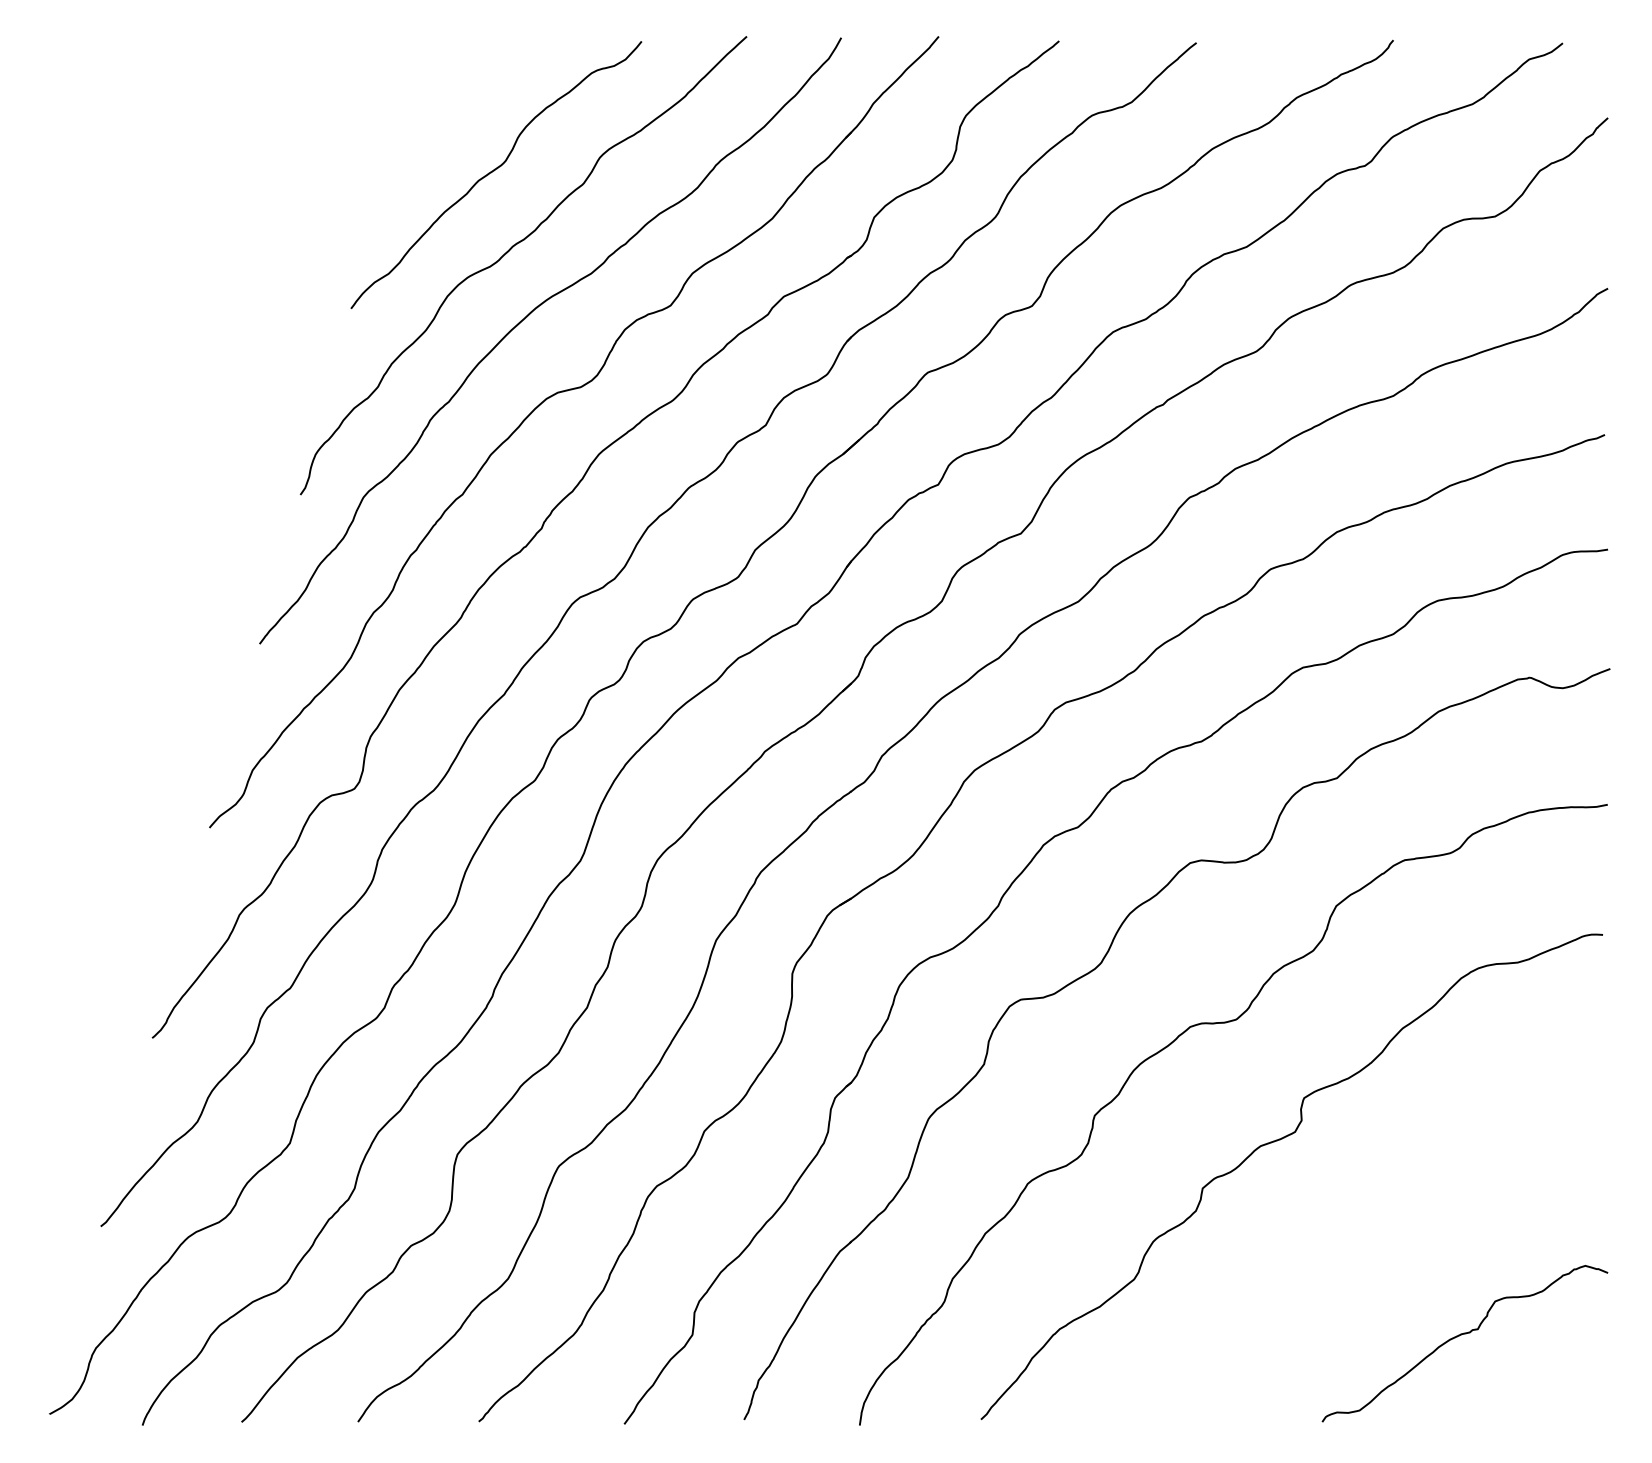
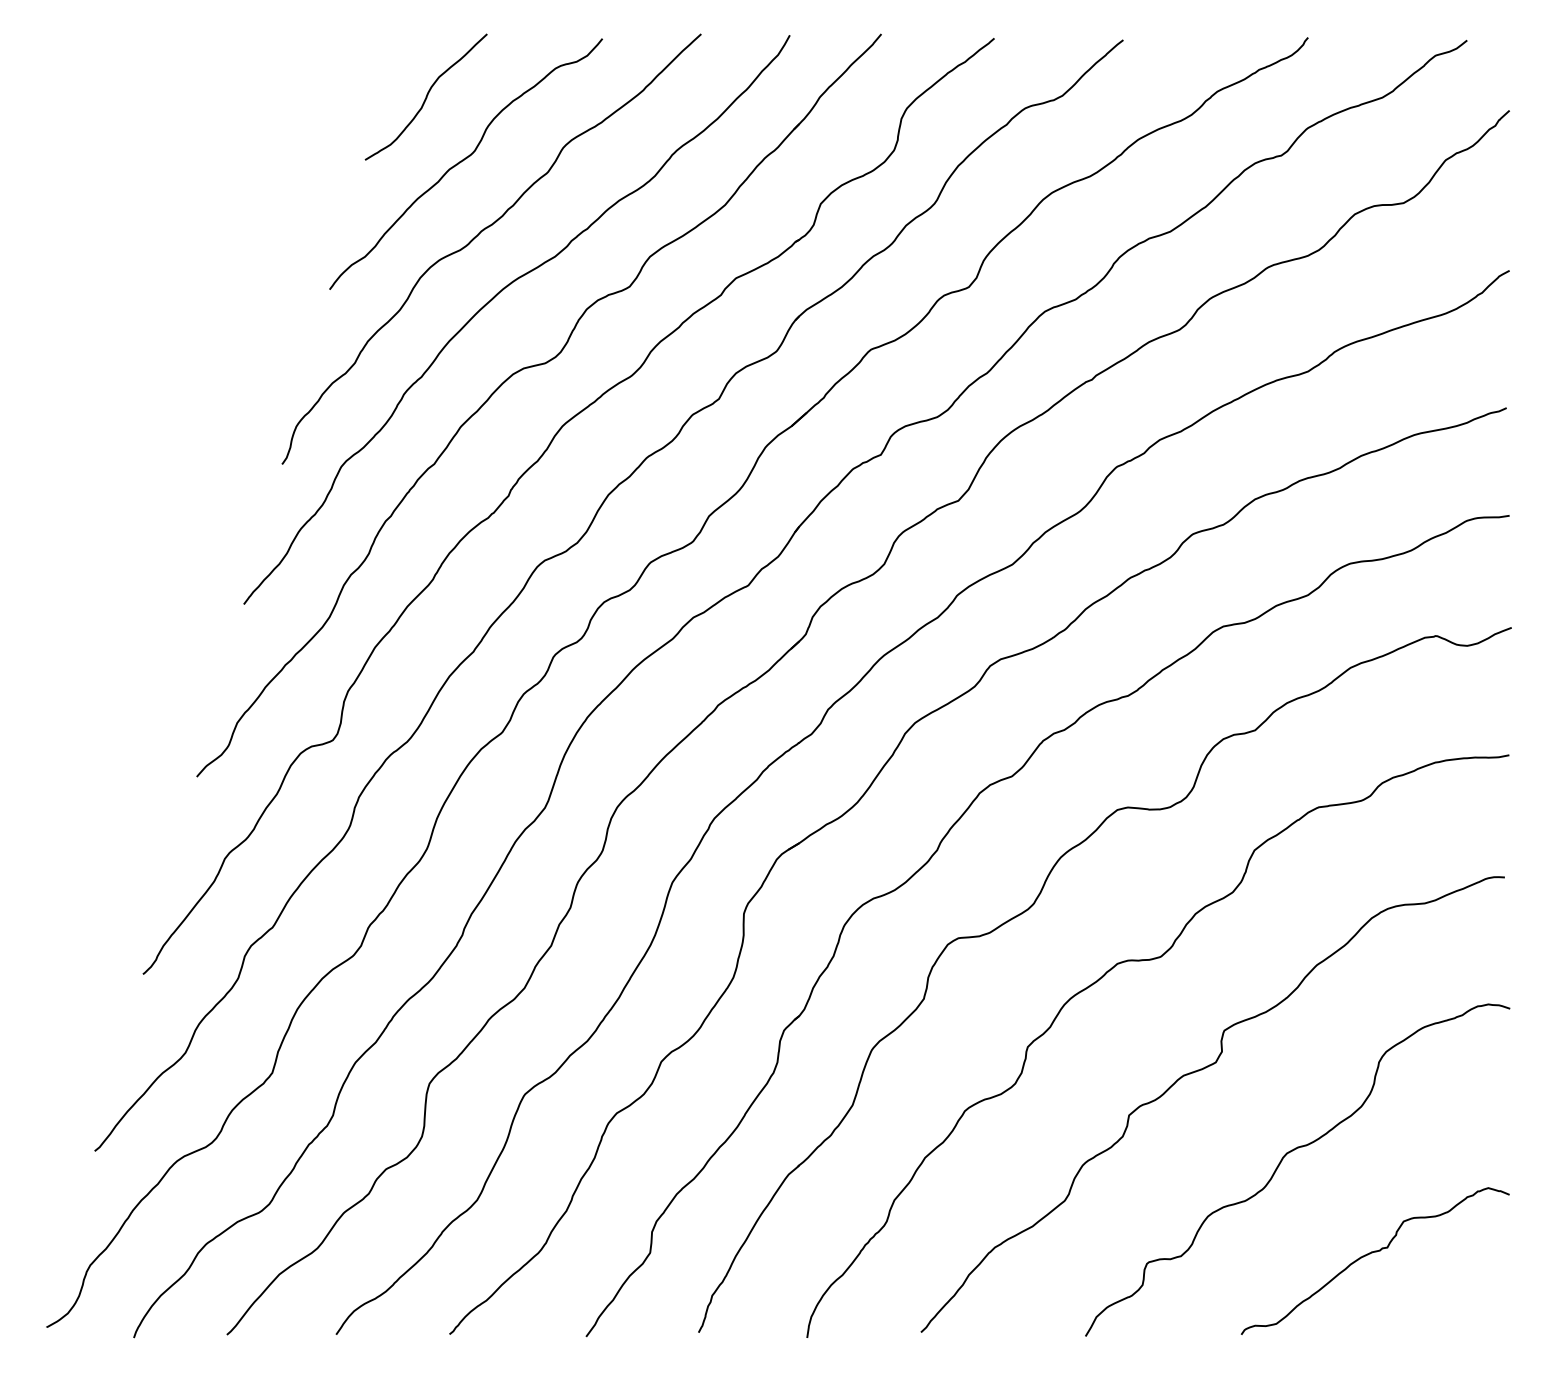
curve: (453, 103) -> (425, 96), added
curve: (1366, 1236) -> (1282, 1160), added

